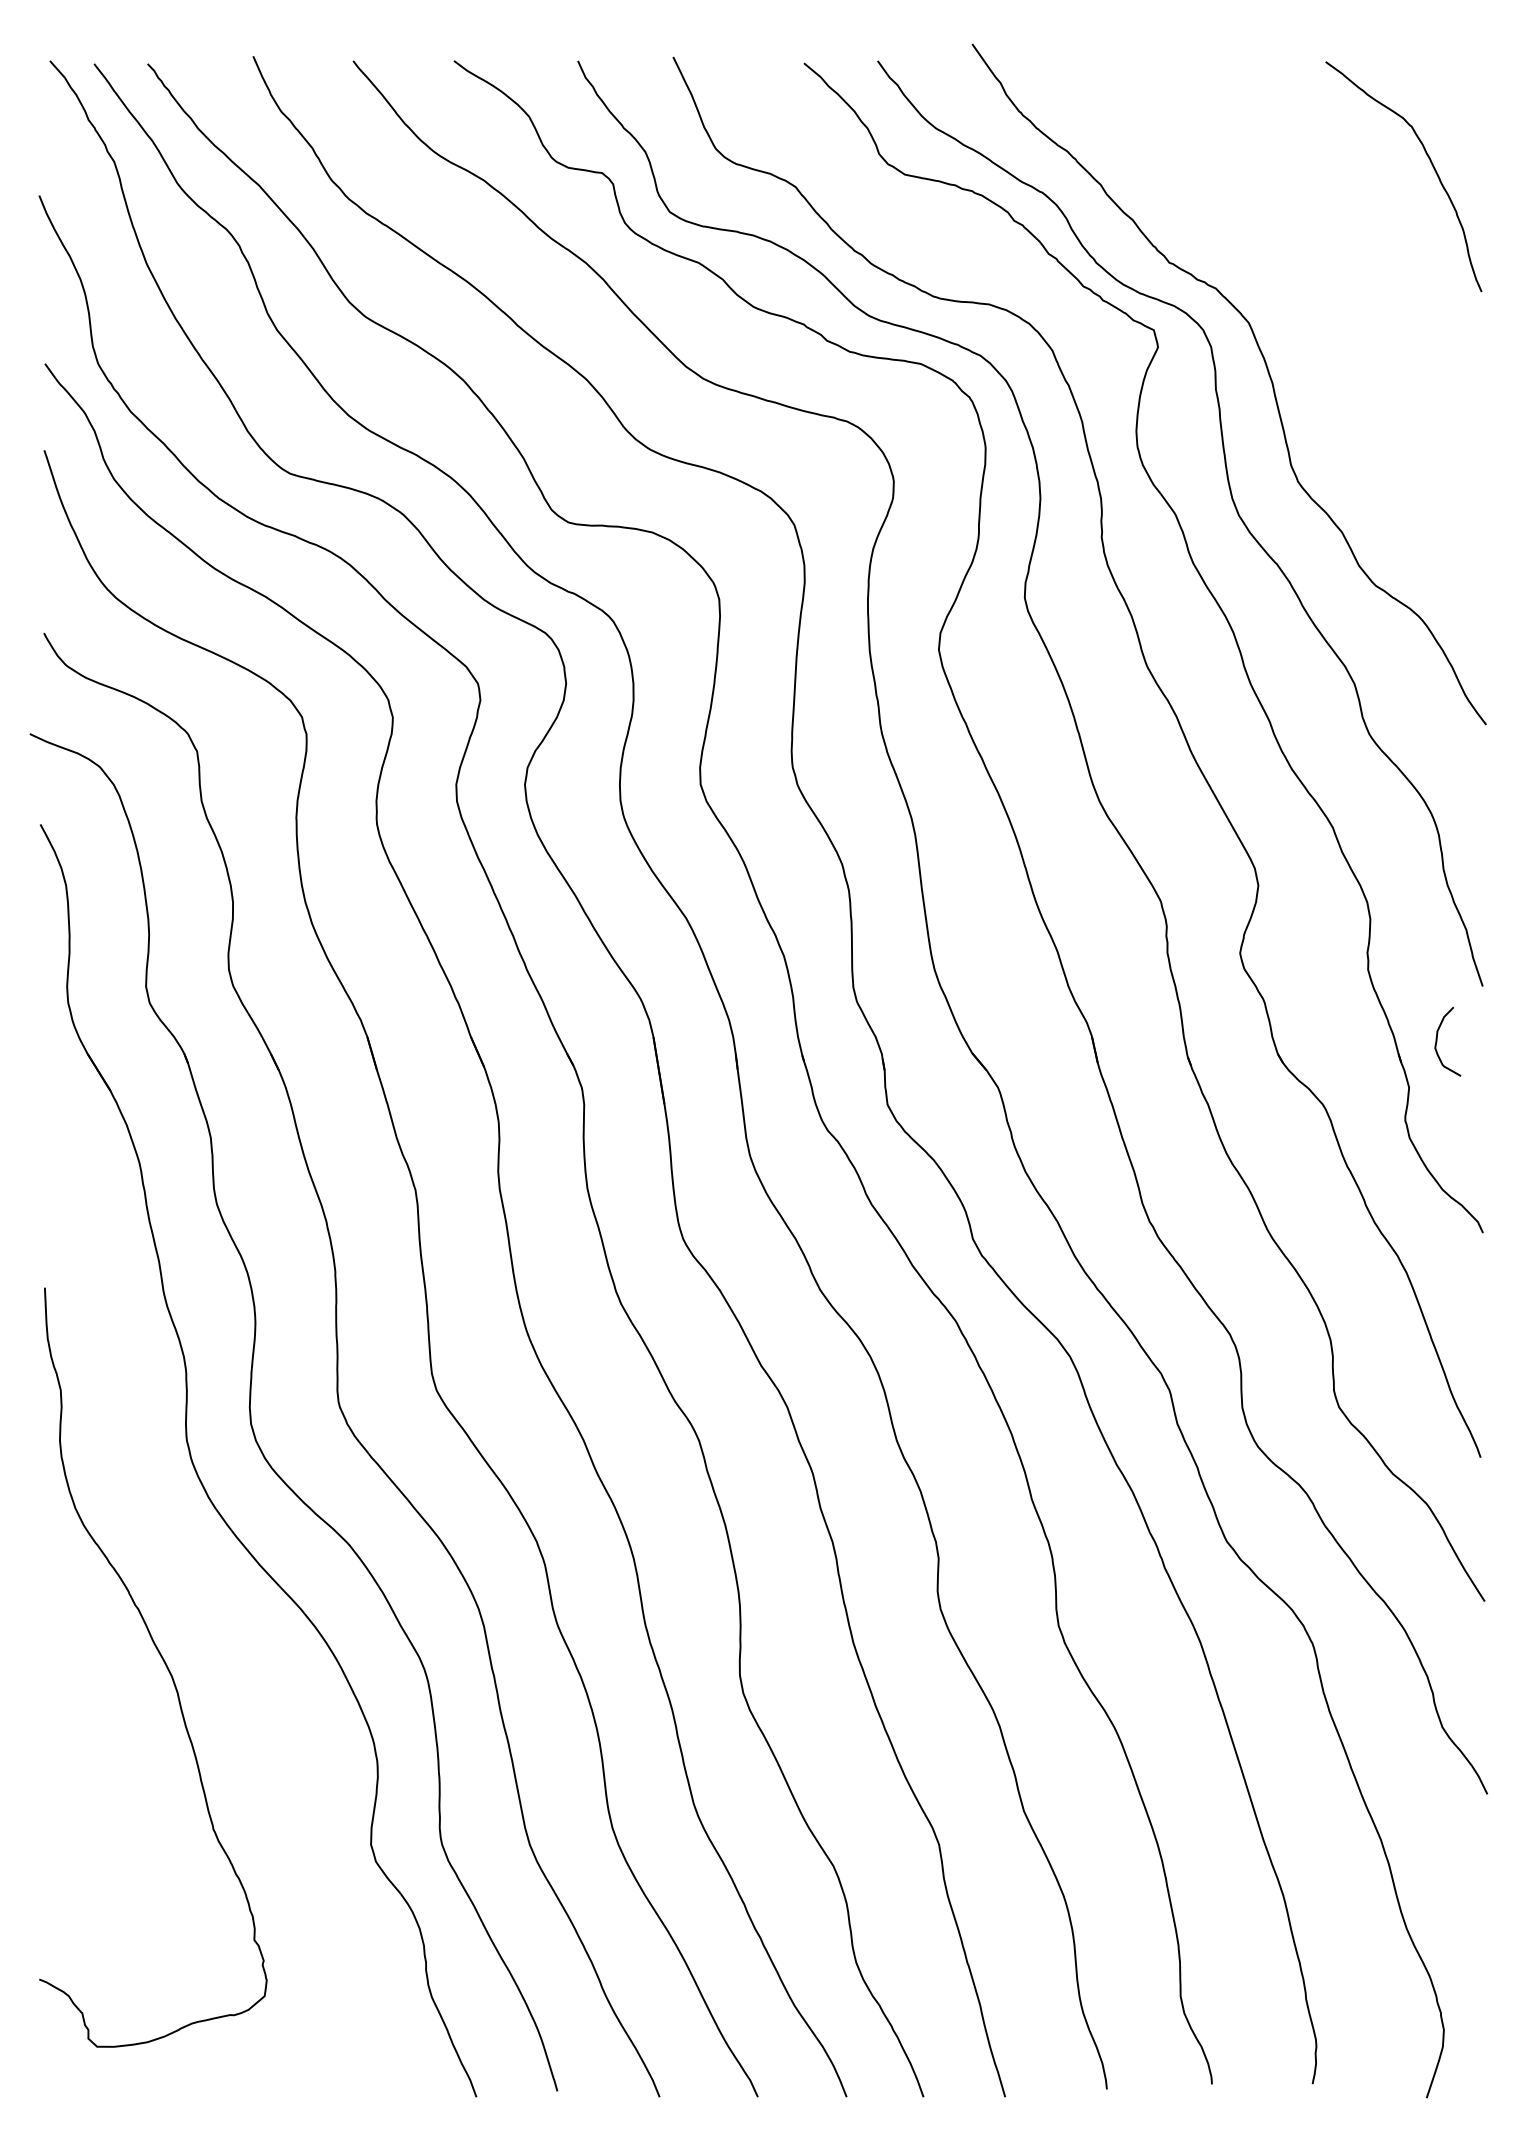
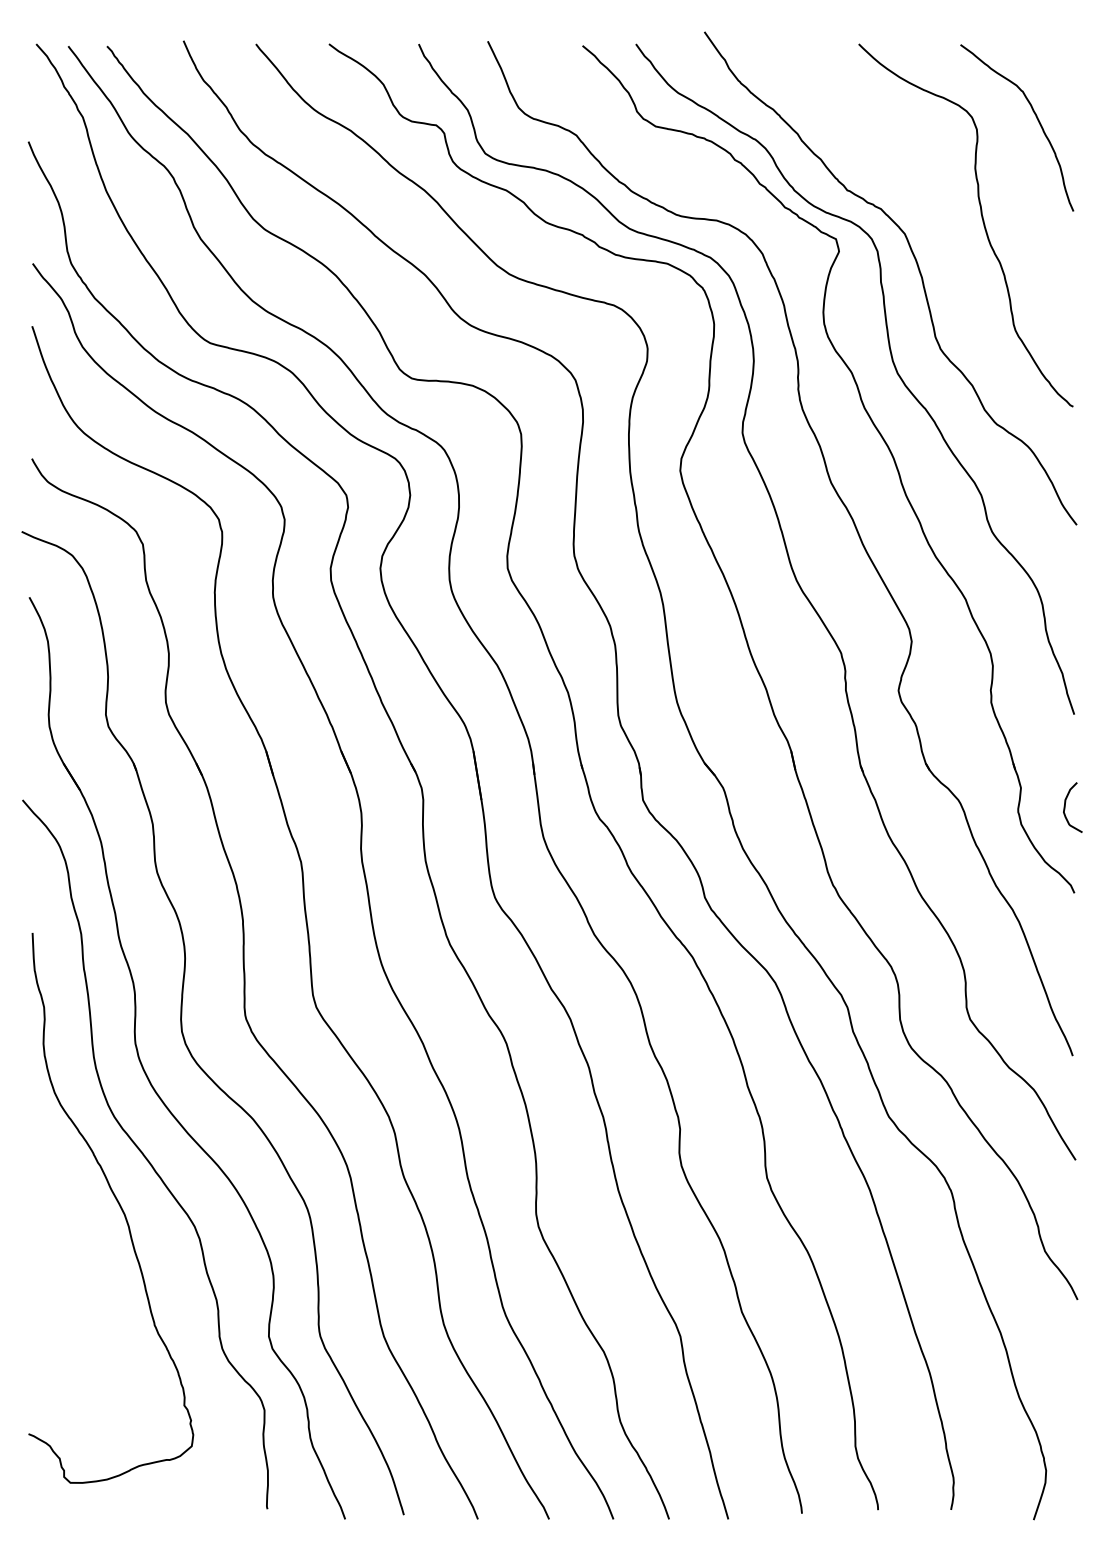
curve: (1356, 307) -> (982, 222), added
curve: (1437, 1041) -> (1065, 807), moved
curve: (199, 1594) -> (144, 1155), added

